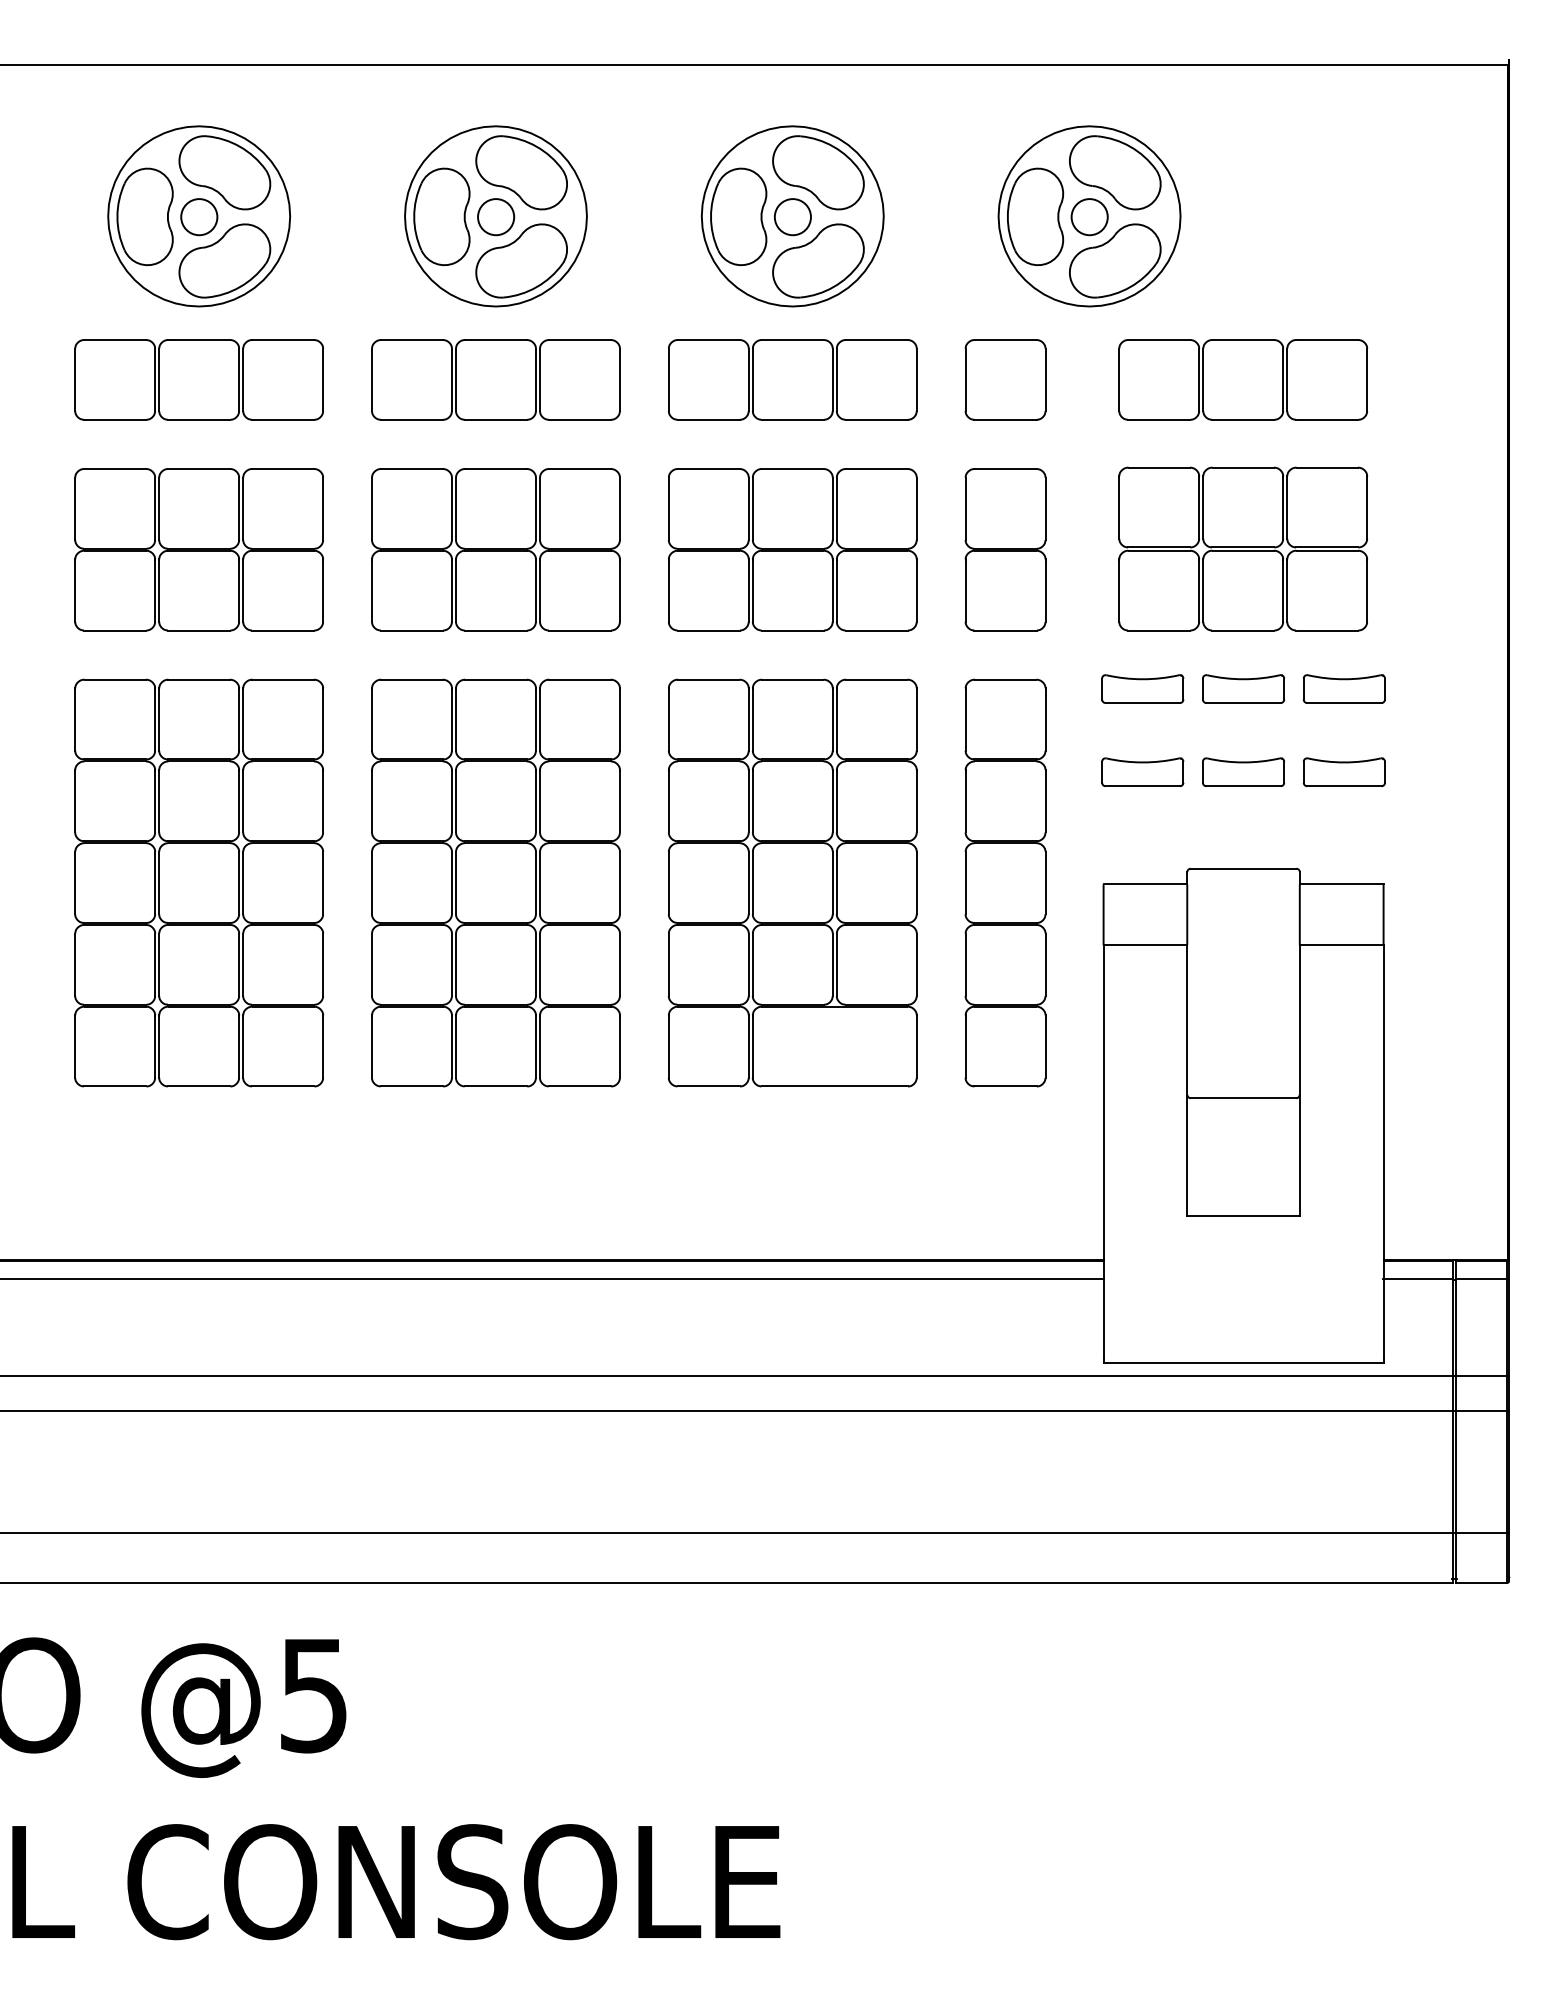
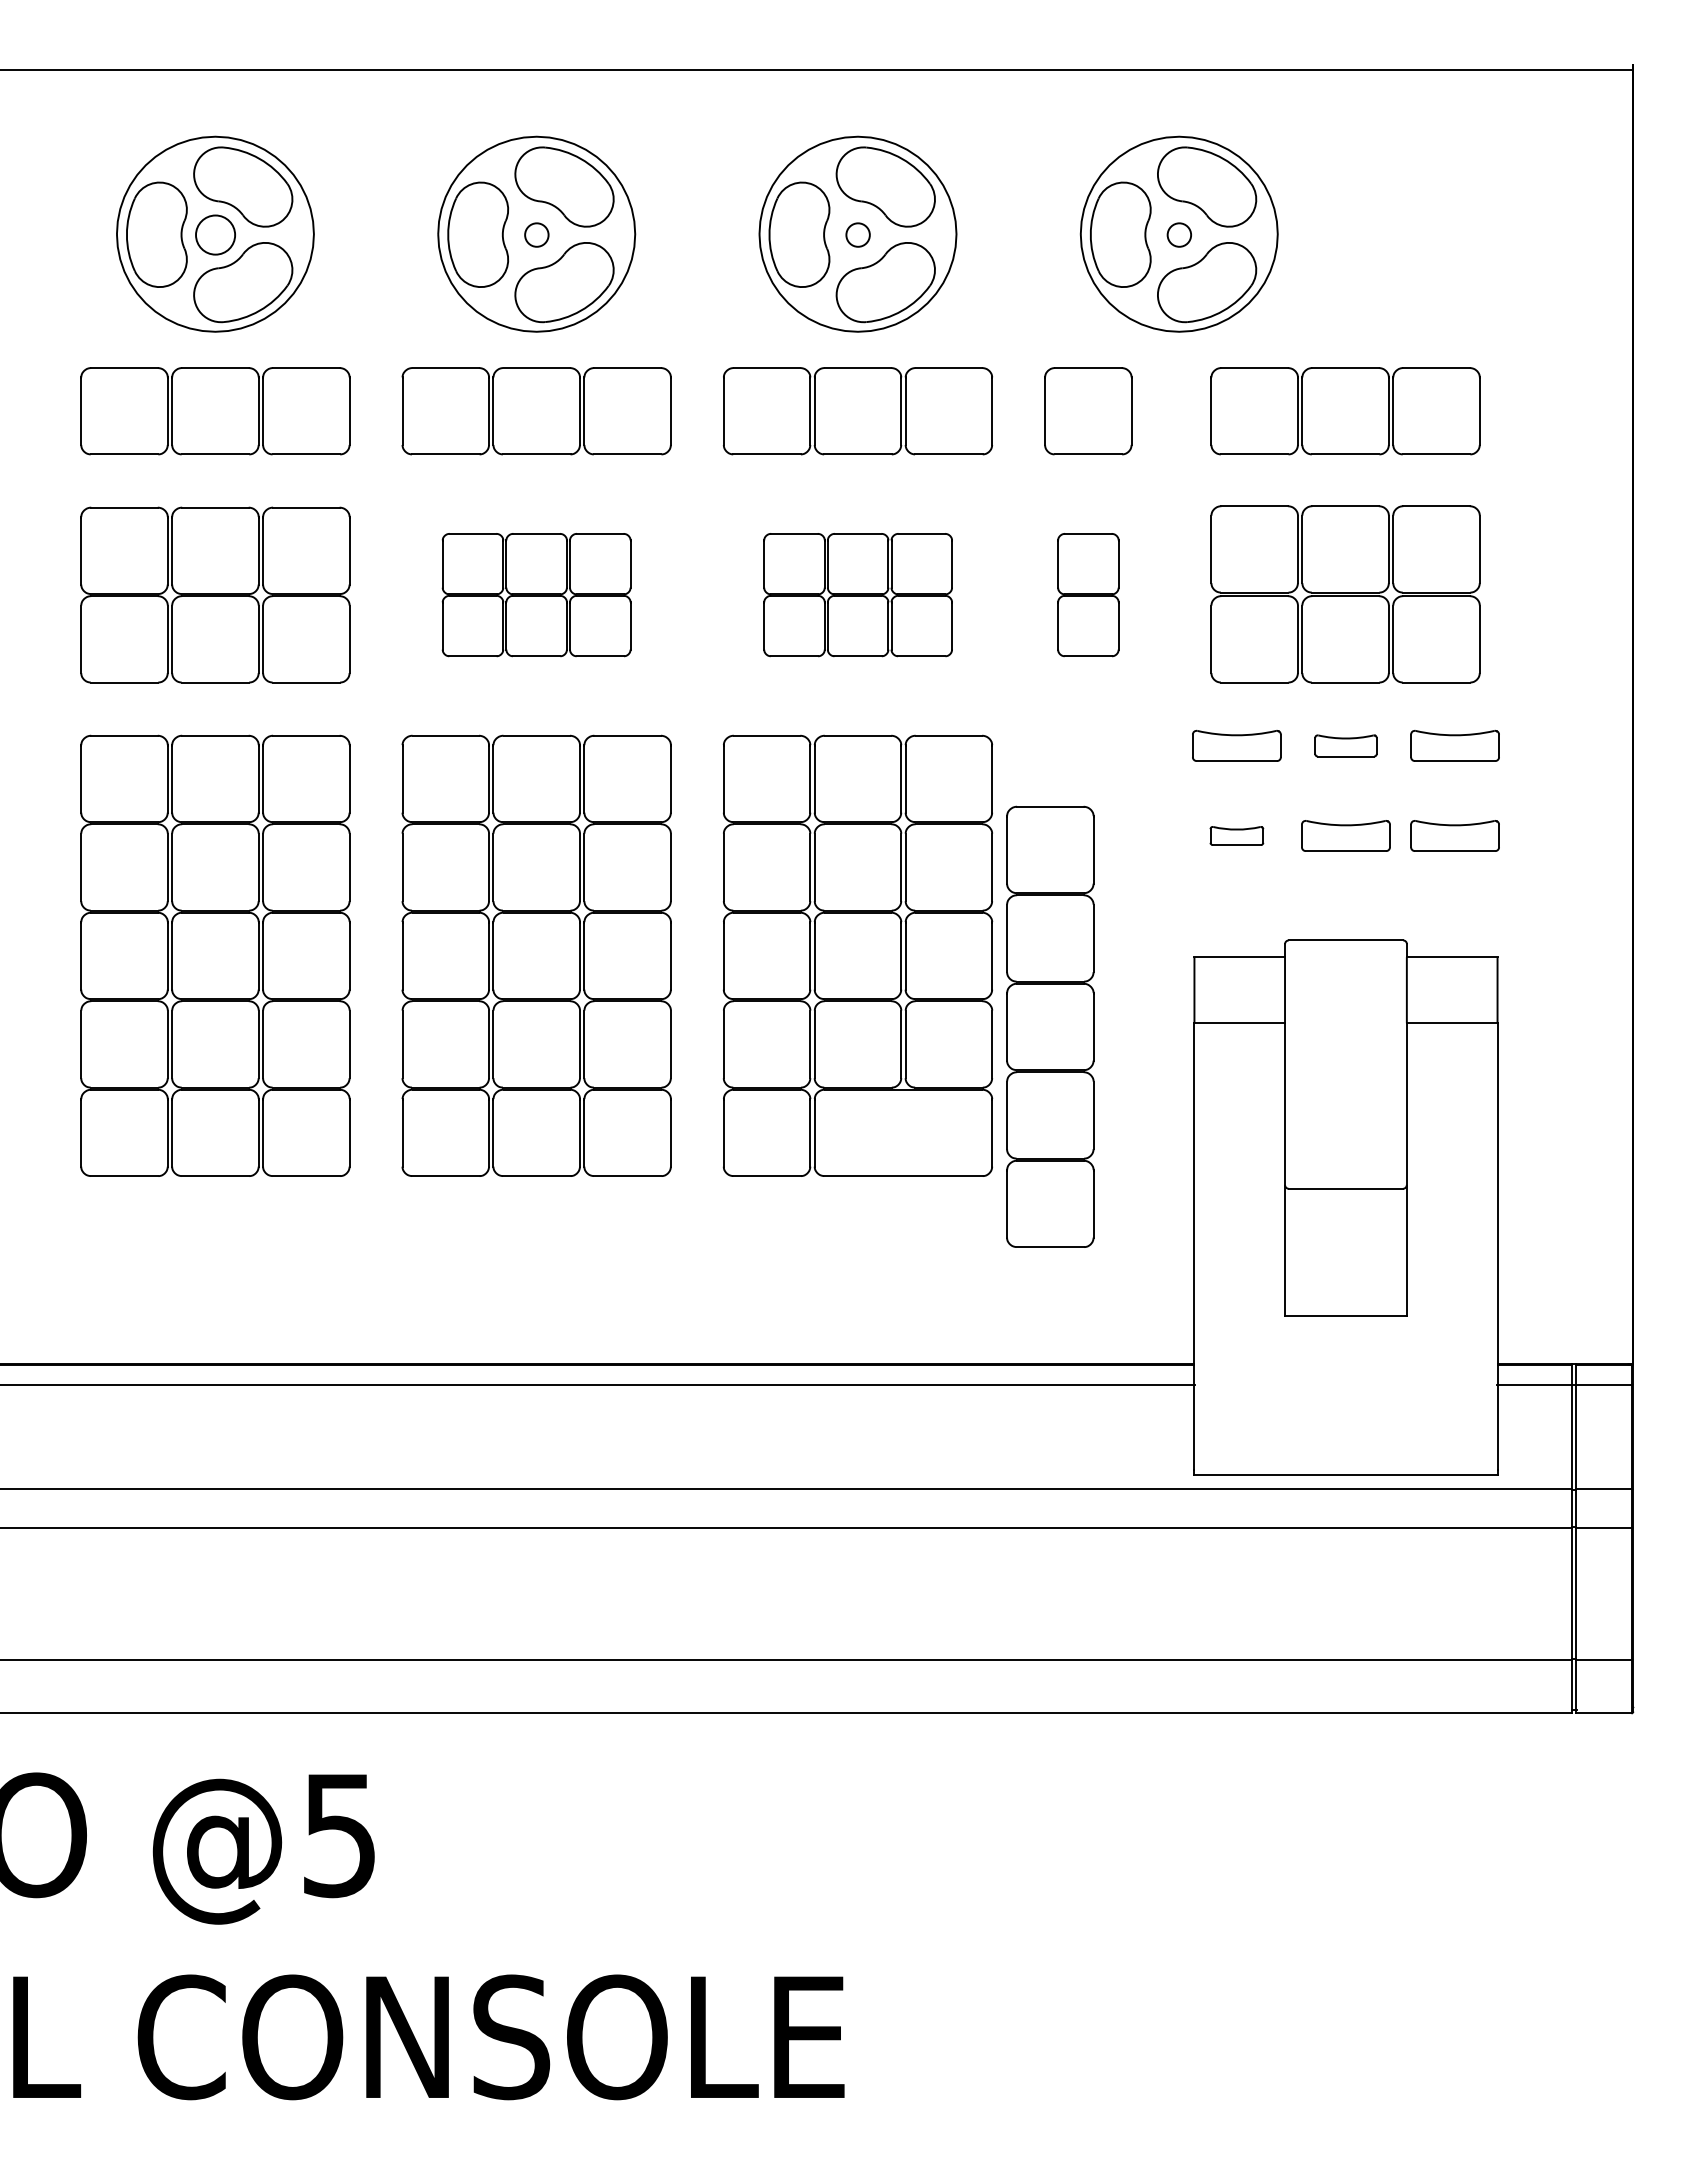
circle: (495, 216) -> (536, 234), size x0.6
circle: (792, 216) -> (857, 234), size x0.6
circle: (1088, 216) -> (1178, 234), size x0.6
part: (495, 549) -> (536, 594), size x0.7
part: (793, 549) -> (858, 594), size x0.7
part: (1005, 549) -> (1088, 594), size x0.7
part: (1243, 688) -> (1345, 745), size x0.7
part: (1142, 771) -> (1236, 835), size x0.6
part: (1005, 882) -> (1050, 1026), moved

